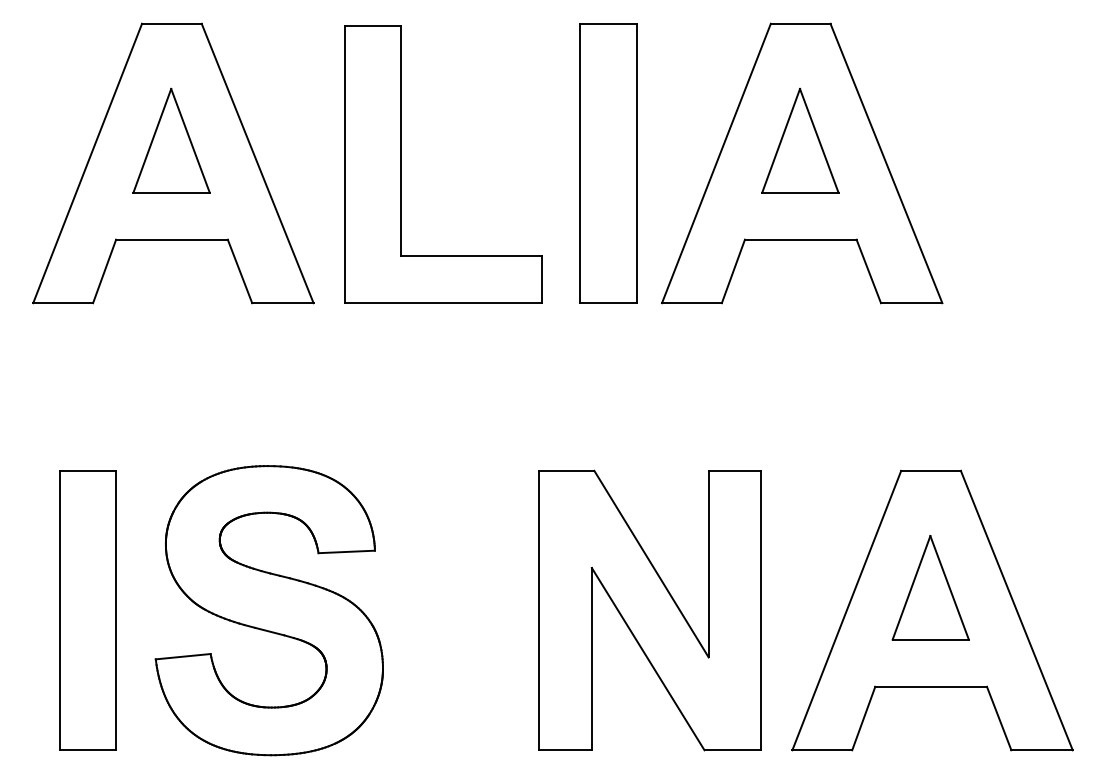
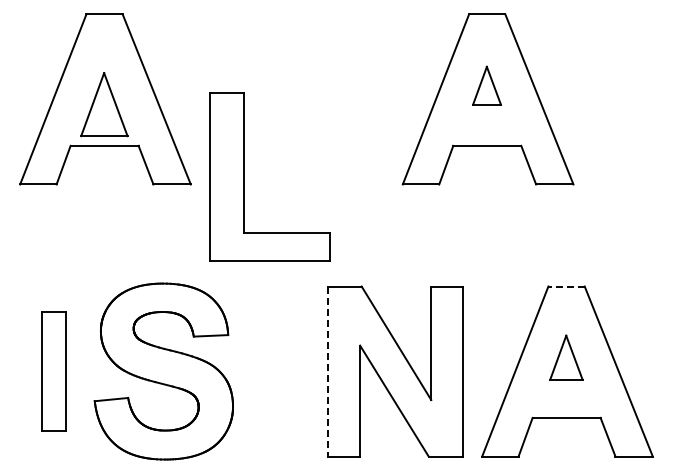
part: (171, 140) -> (104, 104), moved
part: (799, 140) -> (486, 85), size x0.6
part: (607, 161) -> (369, 98), removed
part: (401, 163) -> (244, 176), moved
line: (930, 470) -> (566, 286), solid -> dashed
part: (930, 587) -> (566, 357), size x0.7
part: (87, 610) -> (53, 371), size x0.7
line: (539, 612) -> (328, 372), solid -> dashed

